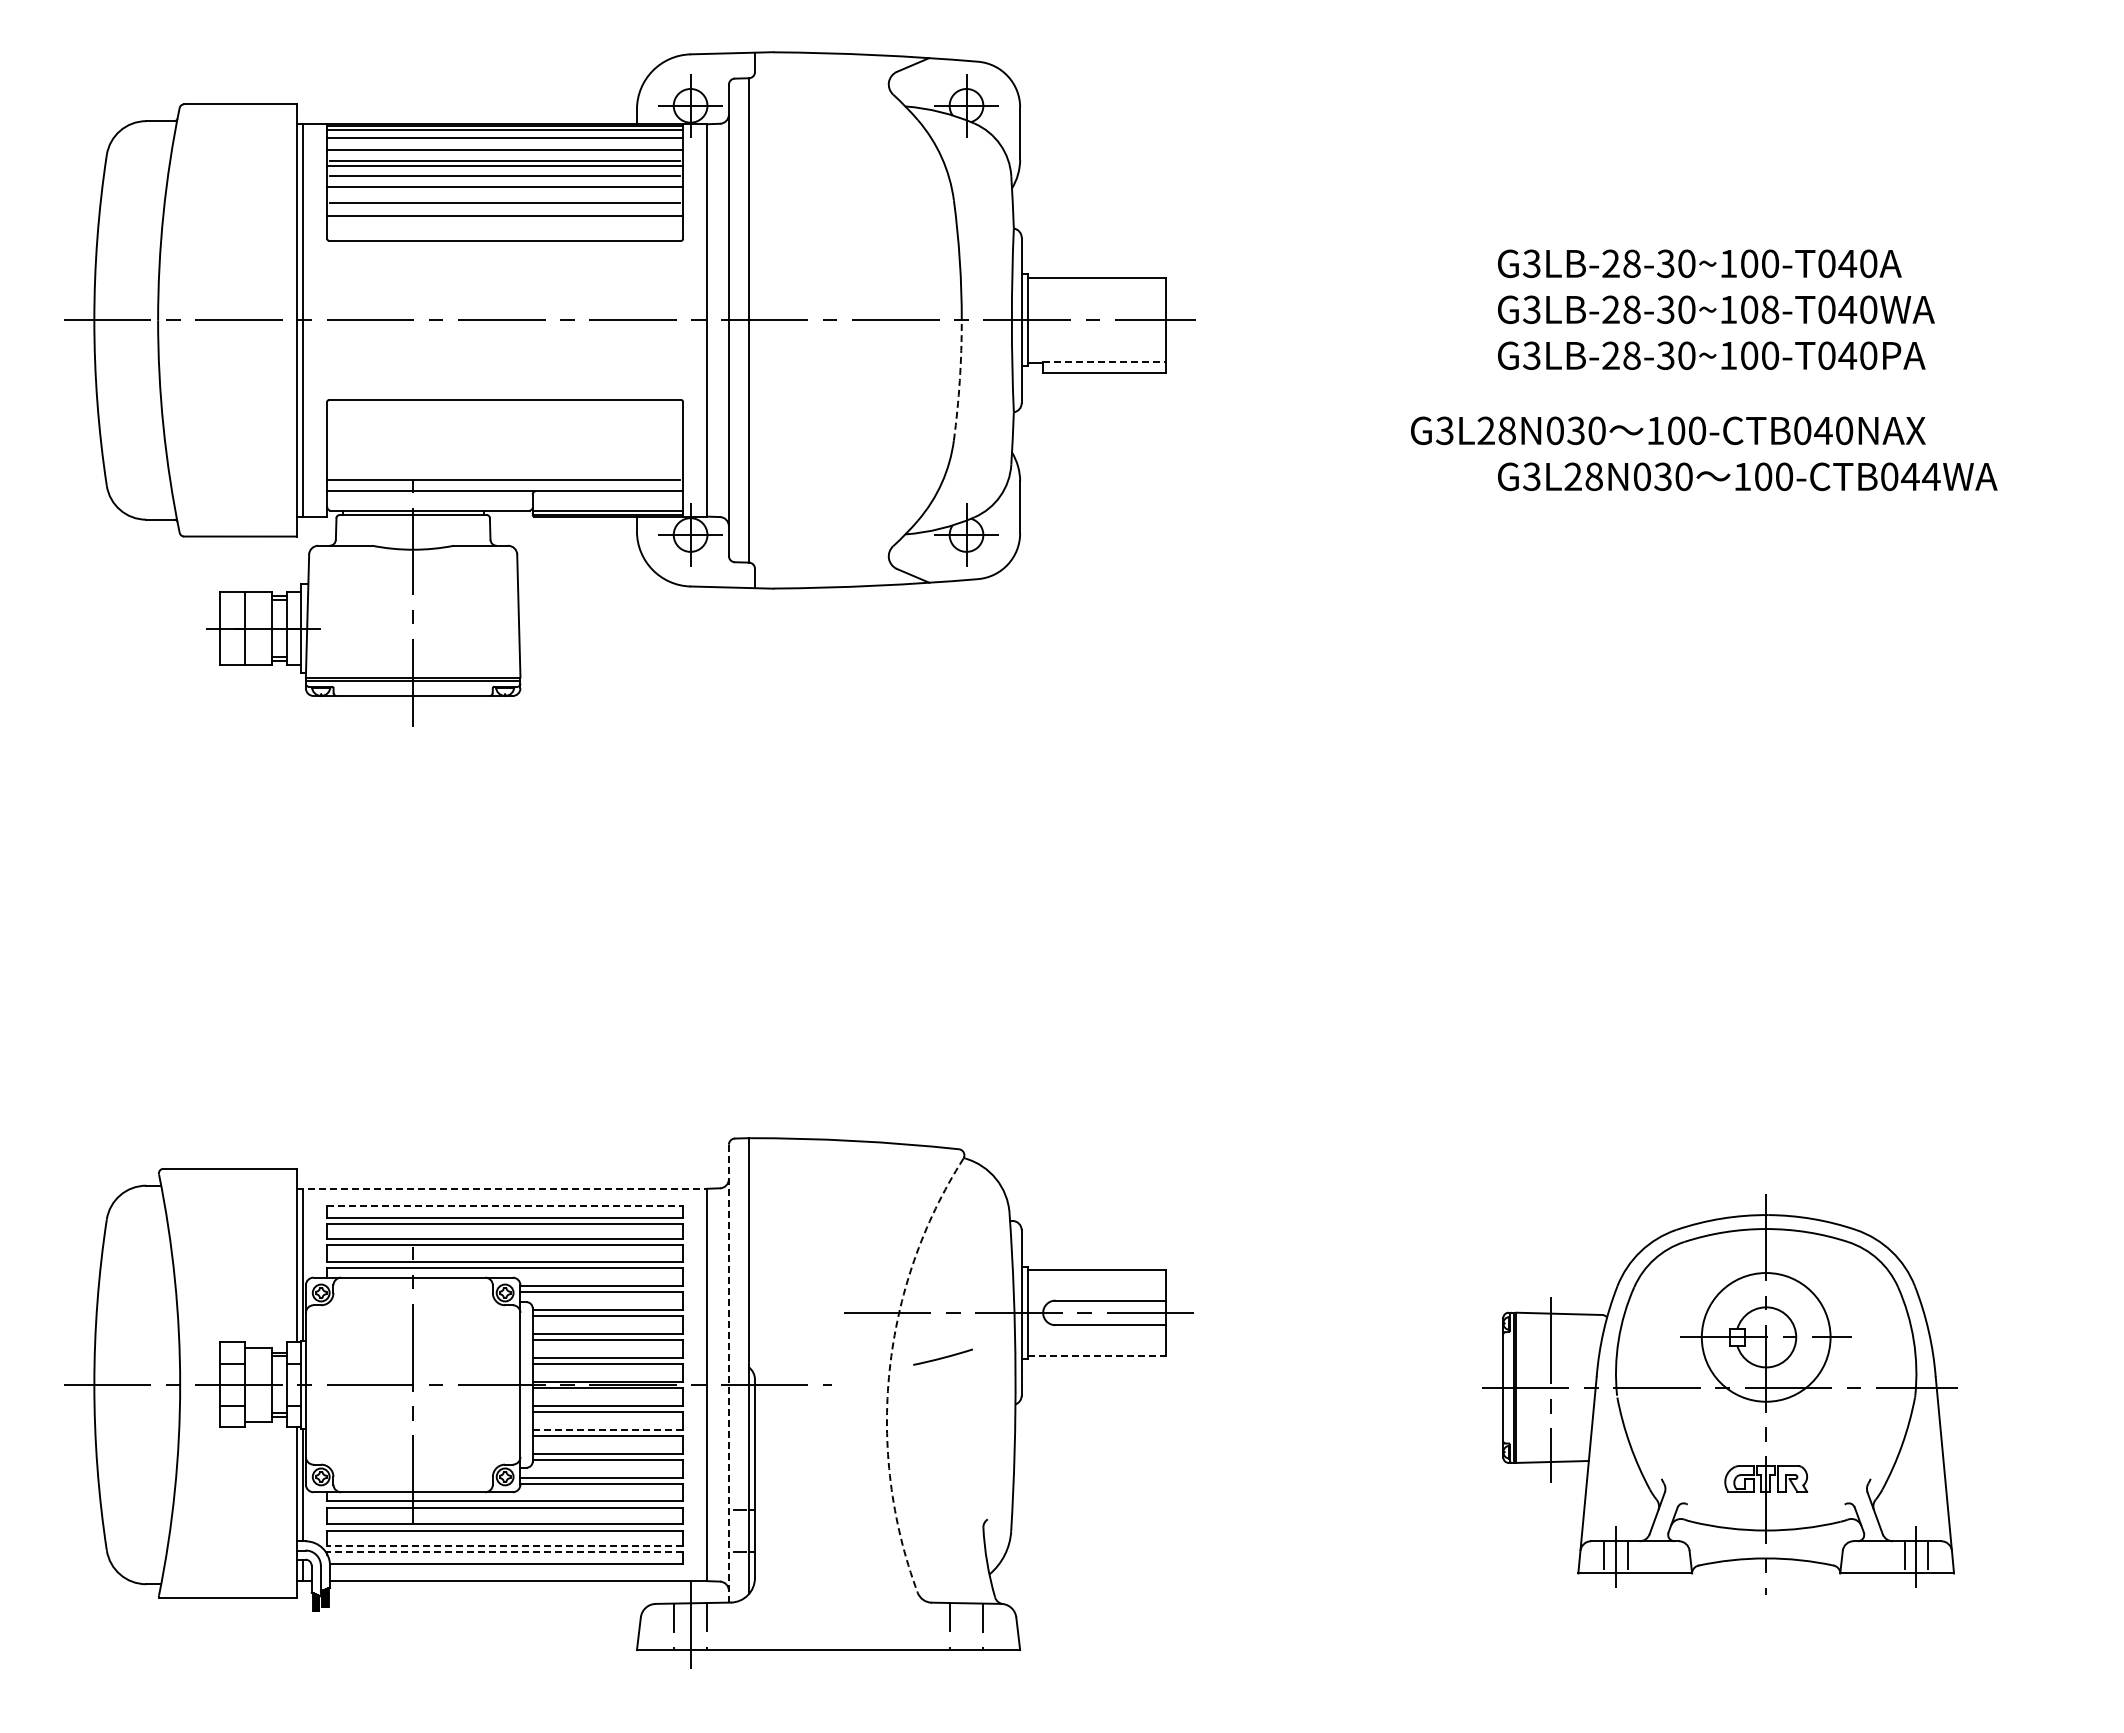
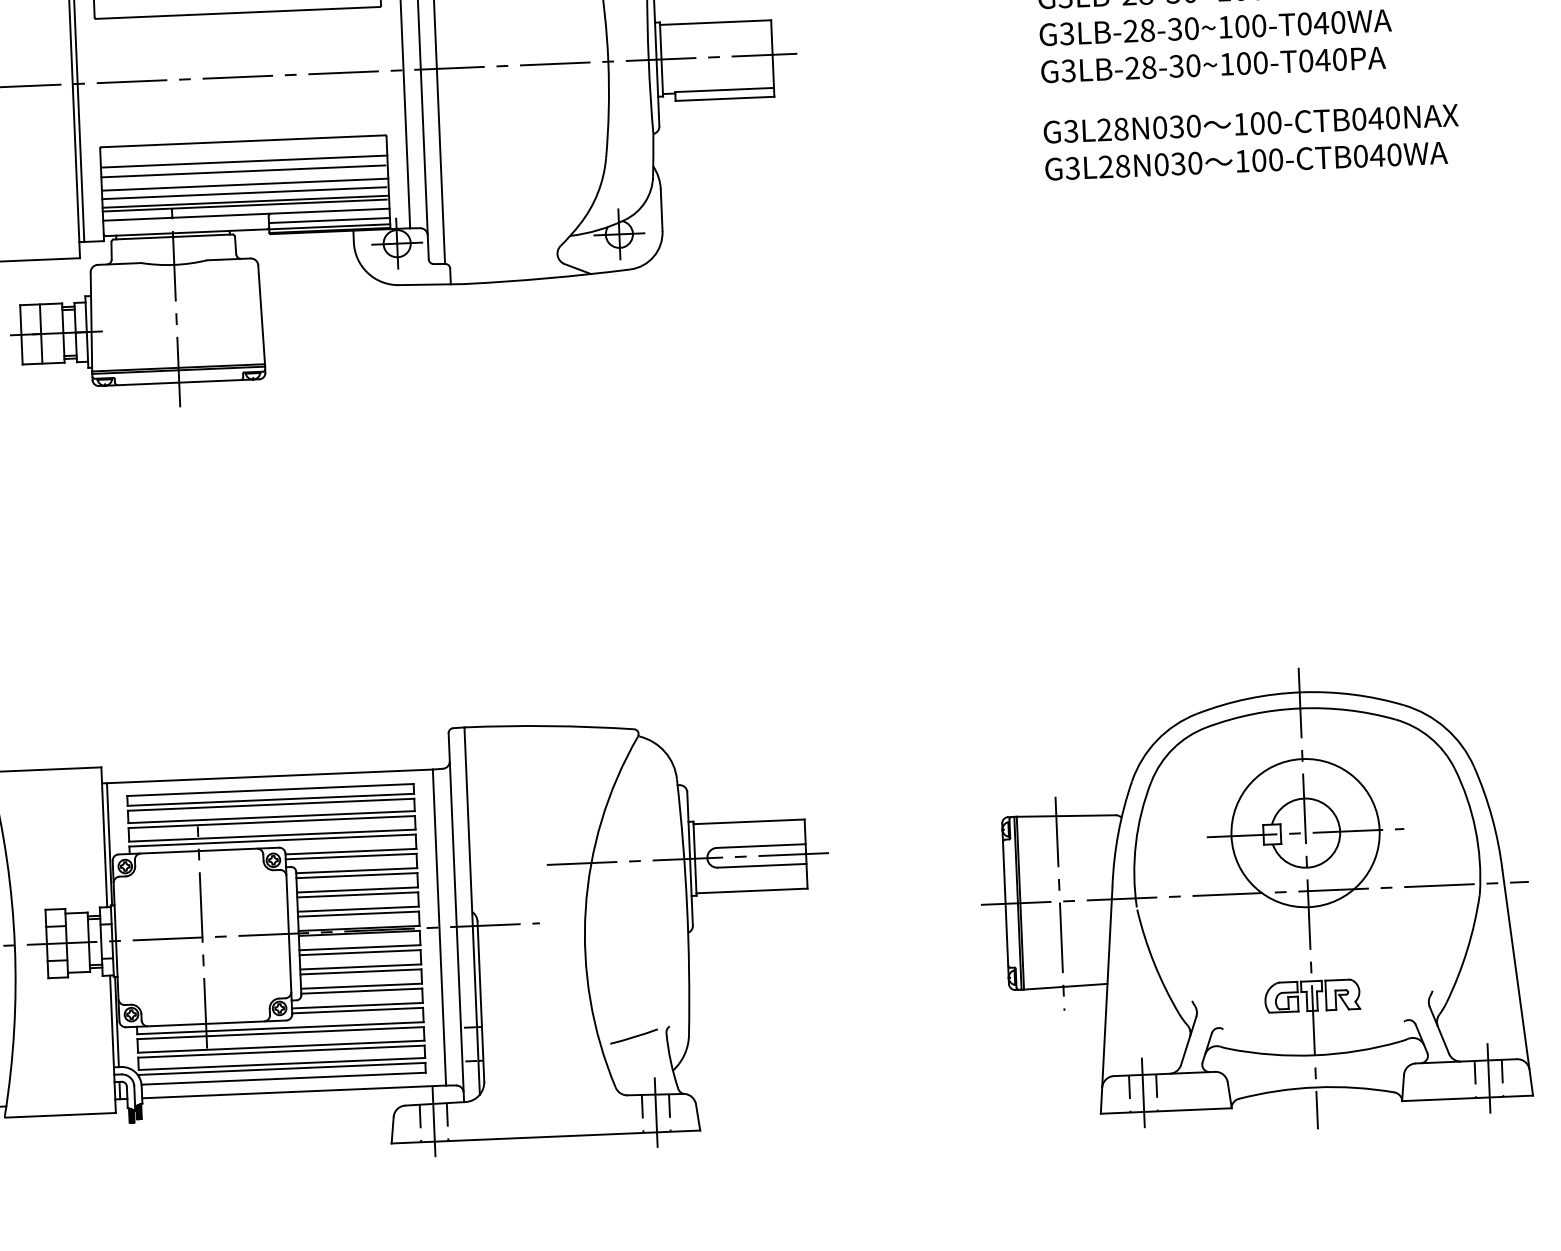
text: (1770, 309) -> (1259, 25), G3LB-28-30~108-T040WA -> G3LB-28-30~100-T040WA
line: (1104, 361) -> (724, 89), dashed -> solid
arc: (959, 380) -> (608, 110), dashed -> solid
line: (504, 425) -> (243, 161), added
text: (1668, 430) -> (1251, 123), moved
line: (503, 437) -> (243, 171), added
line: (504, 453) -> (244, 184), added
line: (503, 464) -> (244, 193), added
line: (504, 475) -> (245, 202), added
text: (1930, 476) -> (1393, 154), 100-CTB044WA -> 100-CTB040WA
line: (607, 502) -> (329, 220), added
line: (502, 1188) -> (267, 776), dashed -> solid
line: (505, 1205) -> (270, 789), dashed -> solid
line: (1096, 1355) -> (751, 890), dashed -> solid
line: (943, 1356) -> (634, 1035), moved
arc: (889, 1370) -> (585, 909), dashed -> solid
line: (728, 1373) -> (456, 917), dashed -> solid
part: (1719, 1394) -> (1254, 901), size x1.43
line: (608, 1429) -> (361, 966), dashed -> solid
line: (505, 1545) -> (282, 1063), dashed -> solid
line: (505, 1552) -> (282, 1069), dashed -> solid
line: (966, 1626) -> (656, 1113), added

